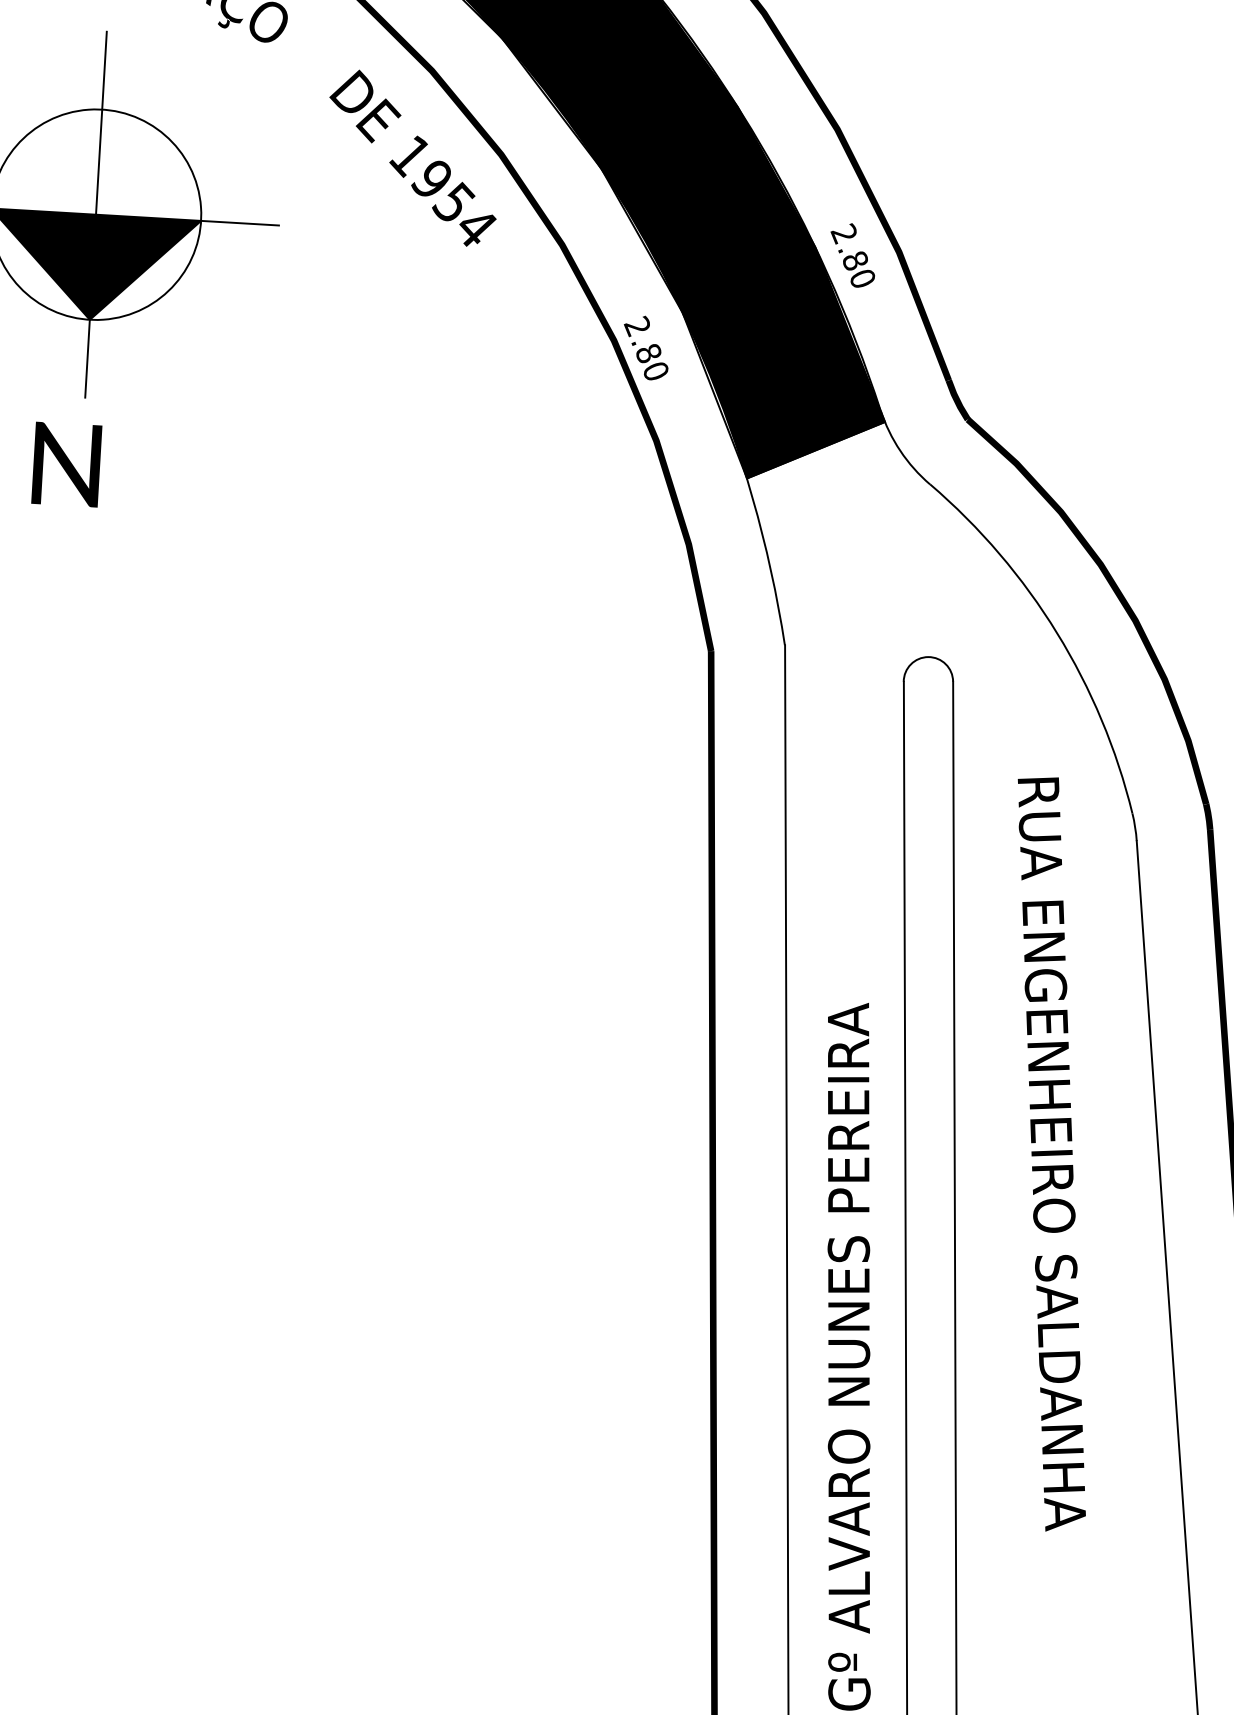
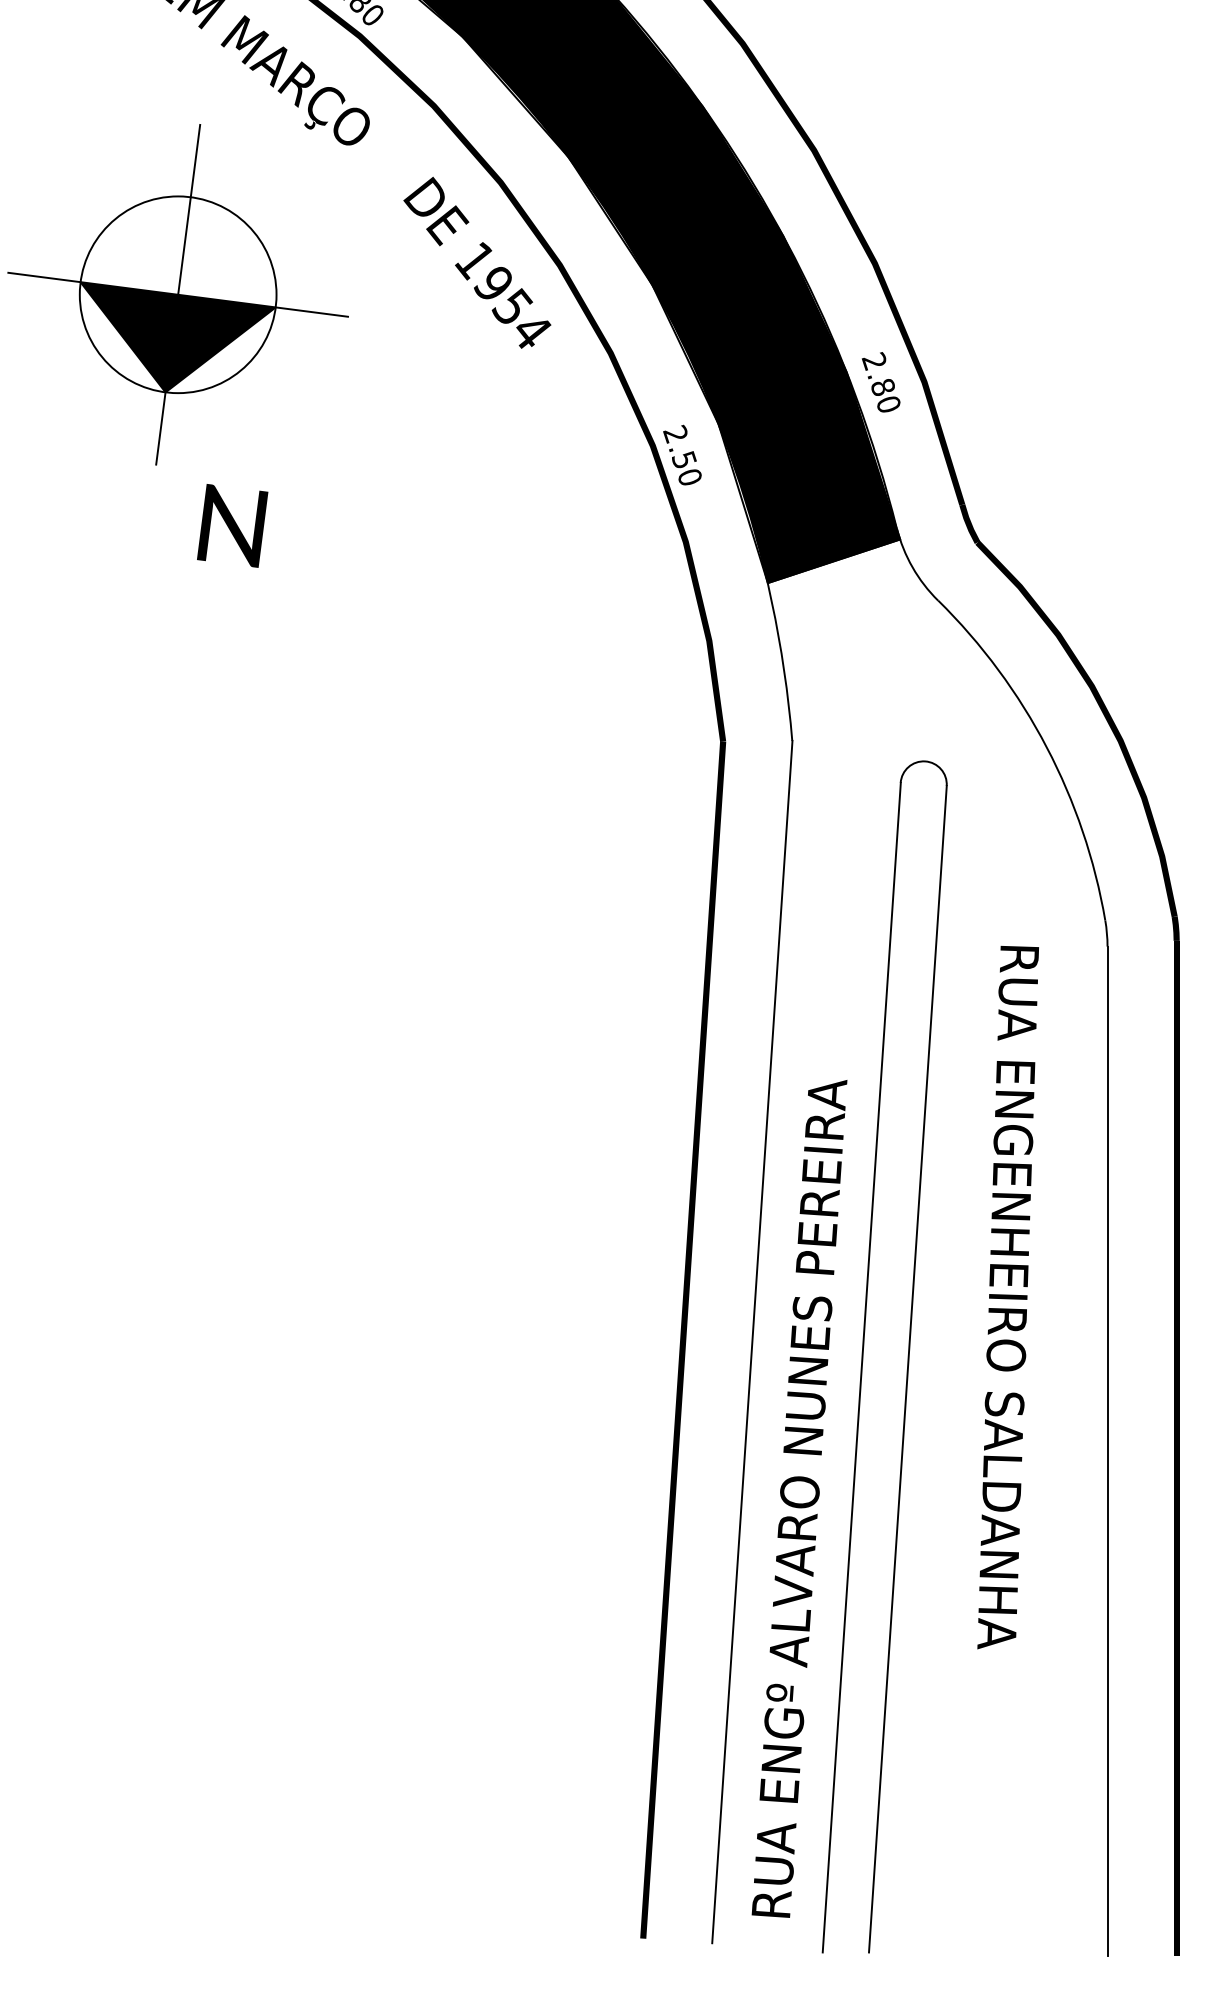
text: (648, 352) -> (684, 459), 2.80 -> 2.50
text: (66, 464) -> (232, 525), moved
text: (1051, 1153) -> (1007, 1297), moved

